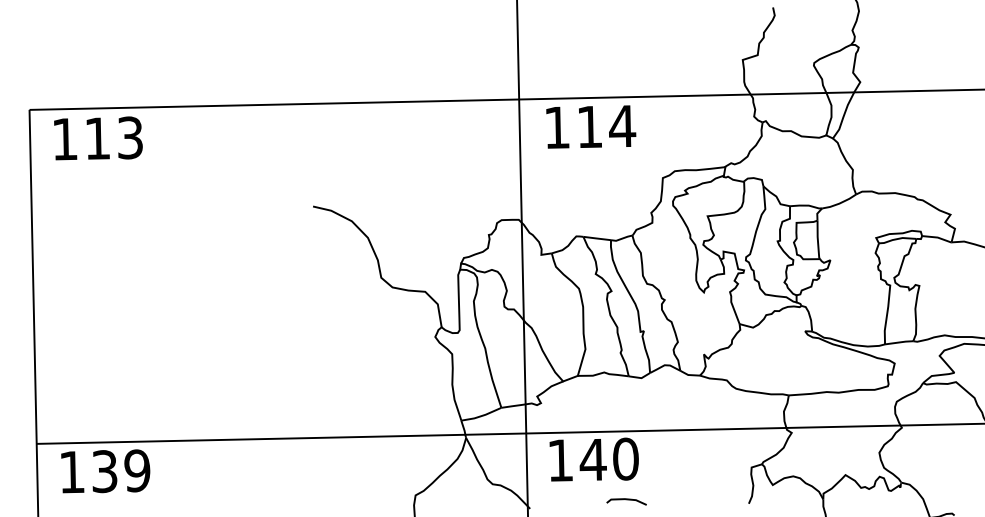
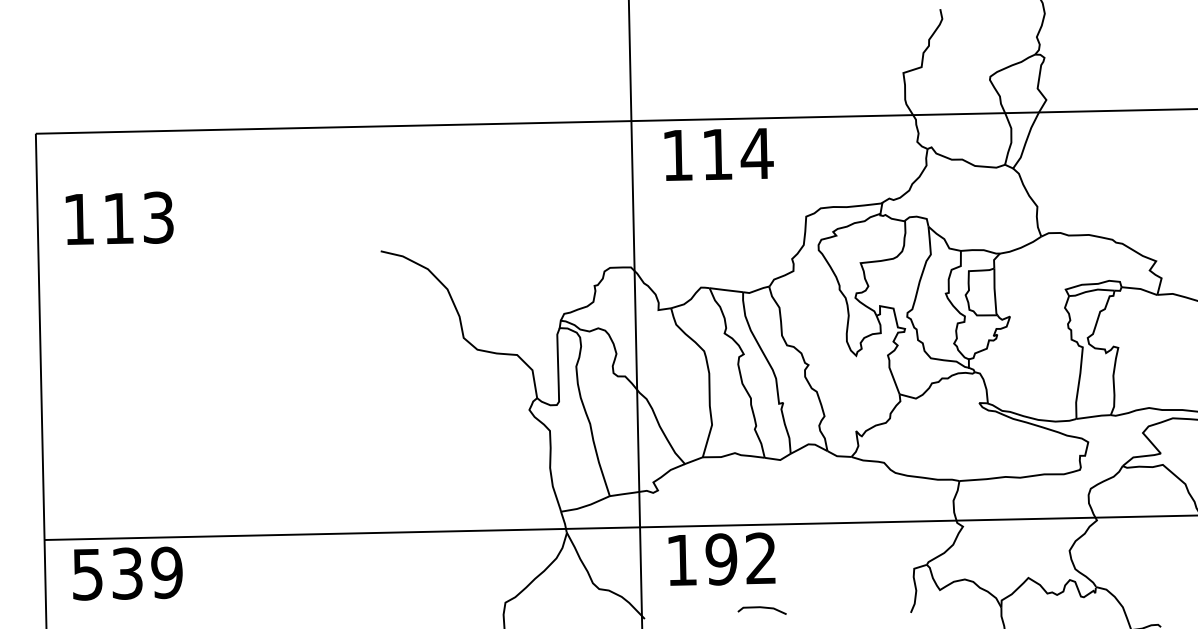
text: (98, 138) -> (119, 218), moved
text: (608, 459) -> (740, 558), 140 -> 192
text: (72, 472) -> (88, 574), 139 -> 539

